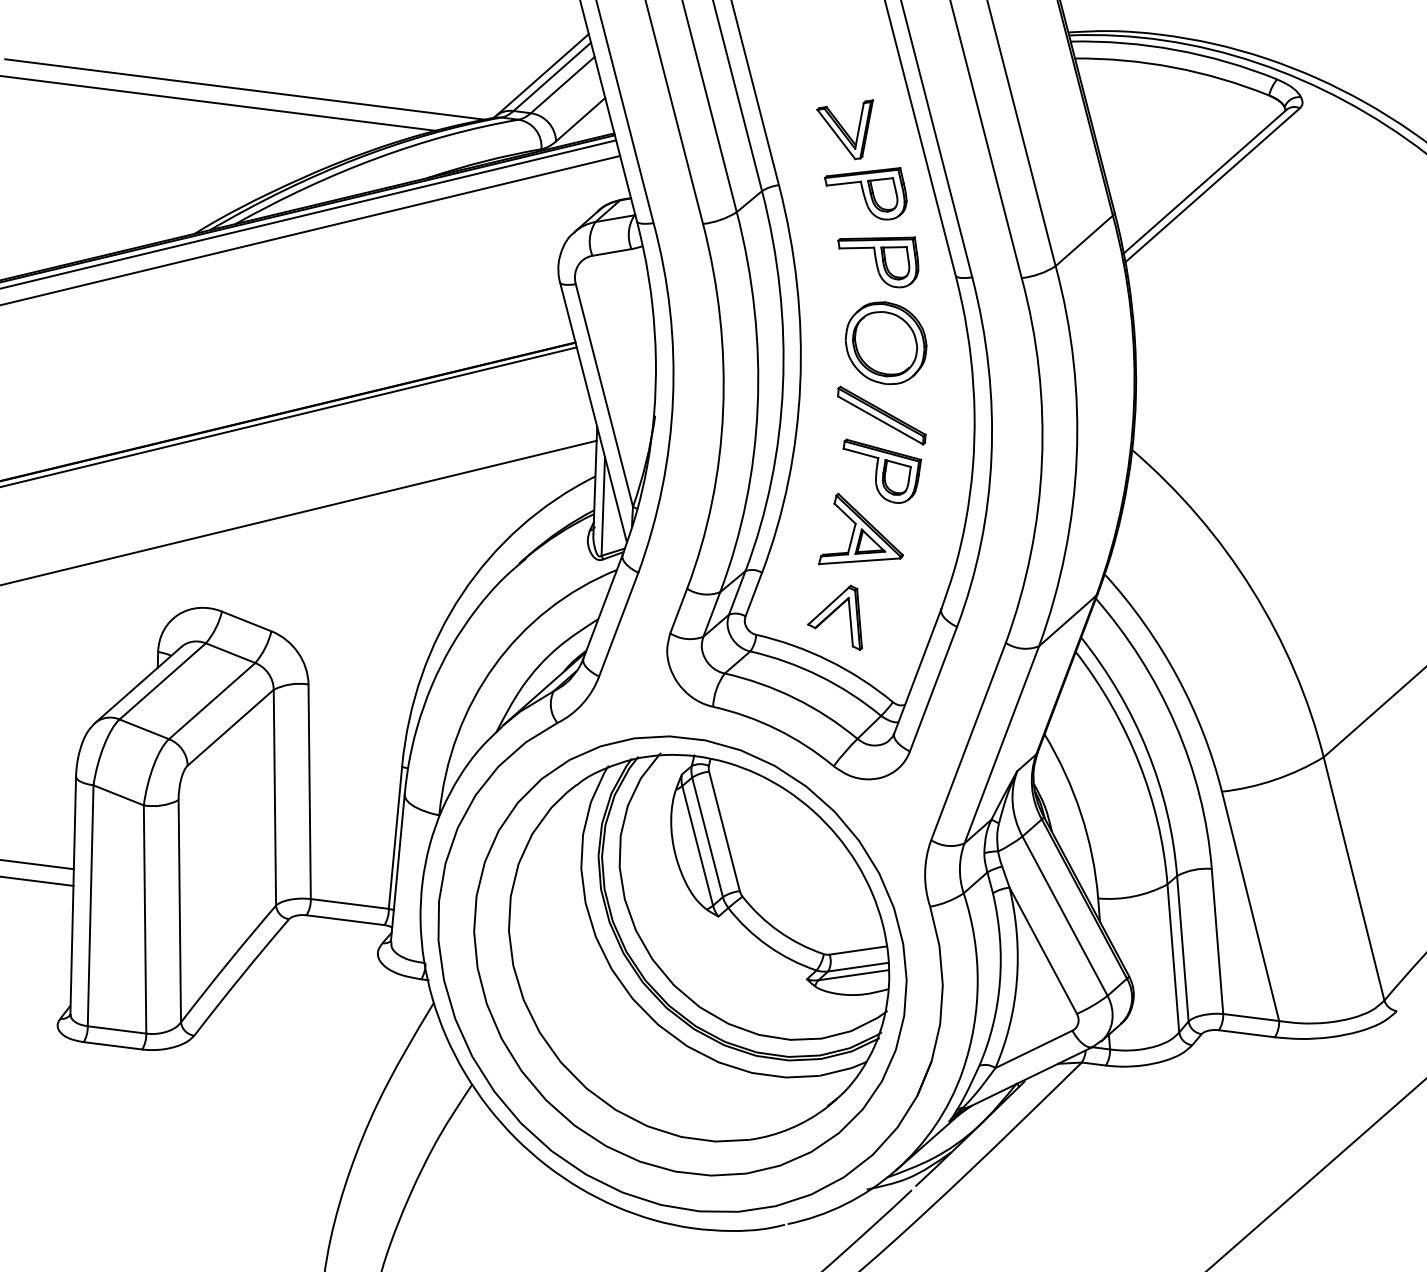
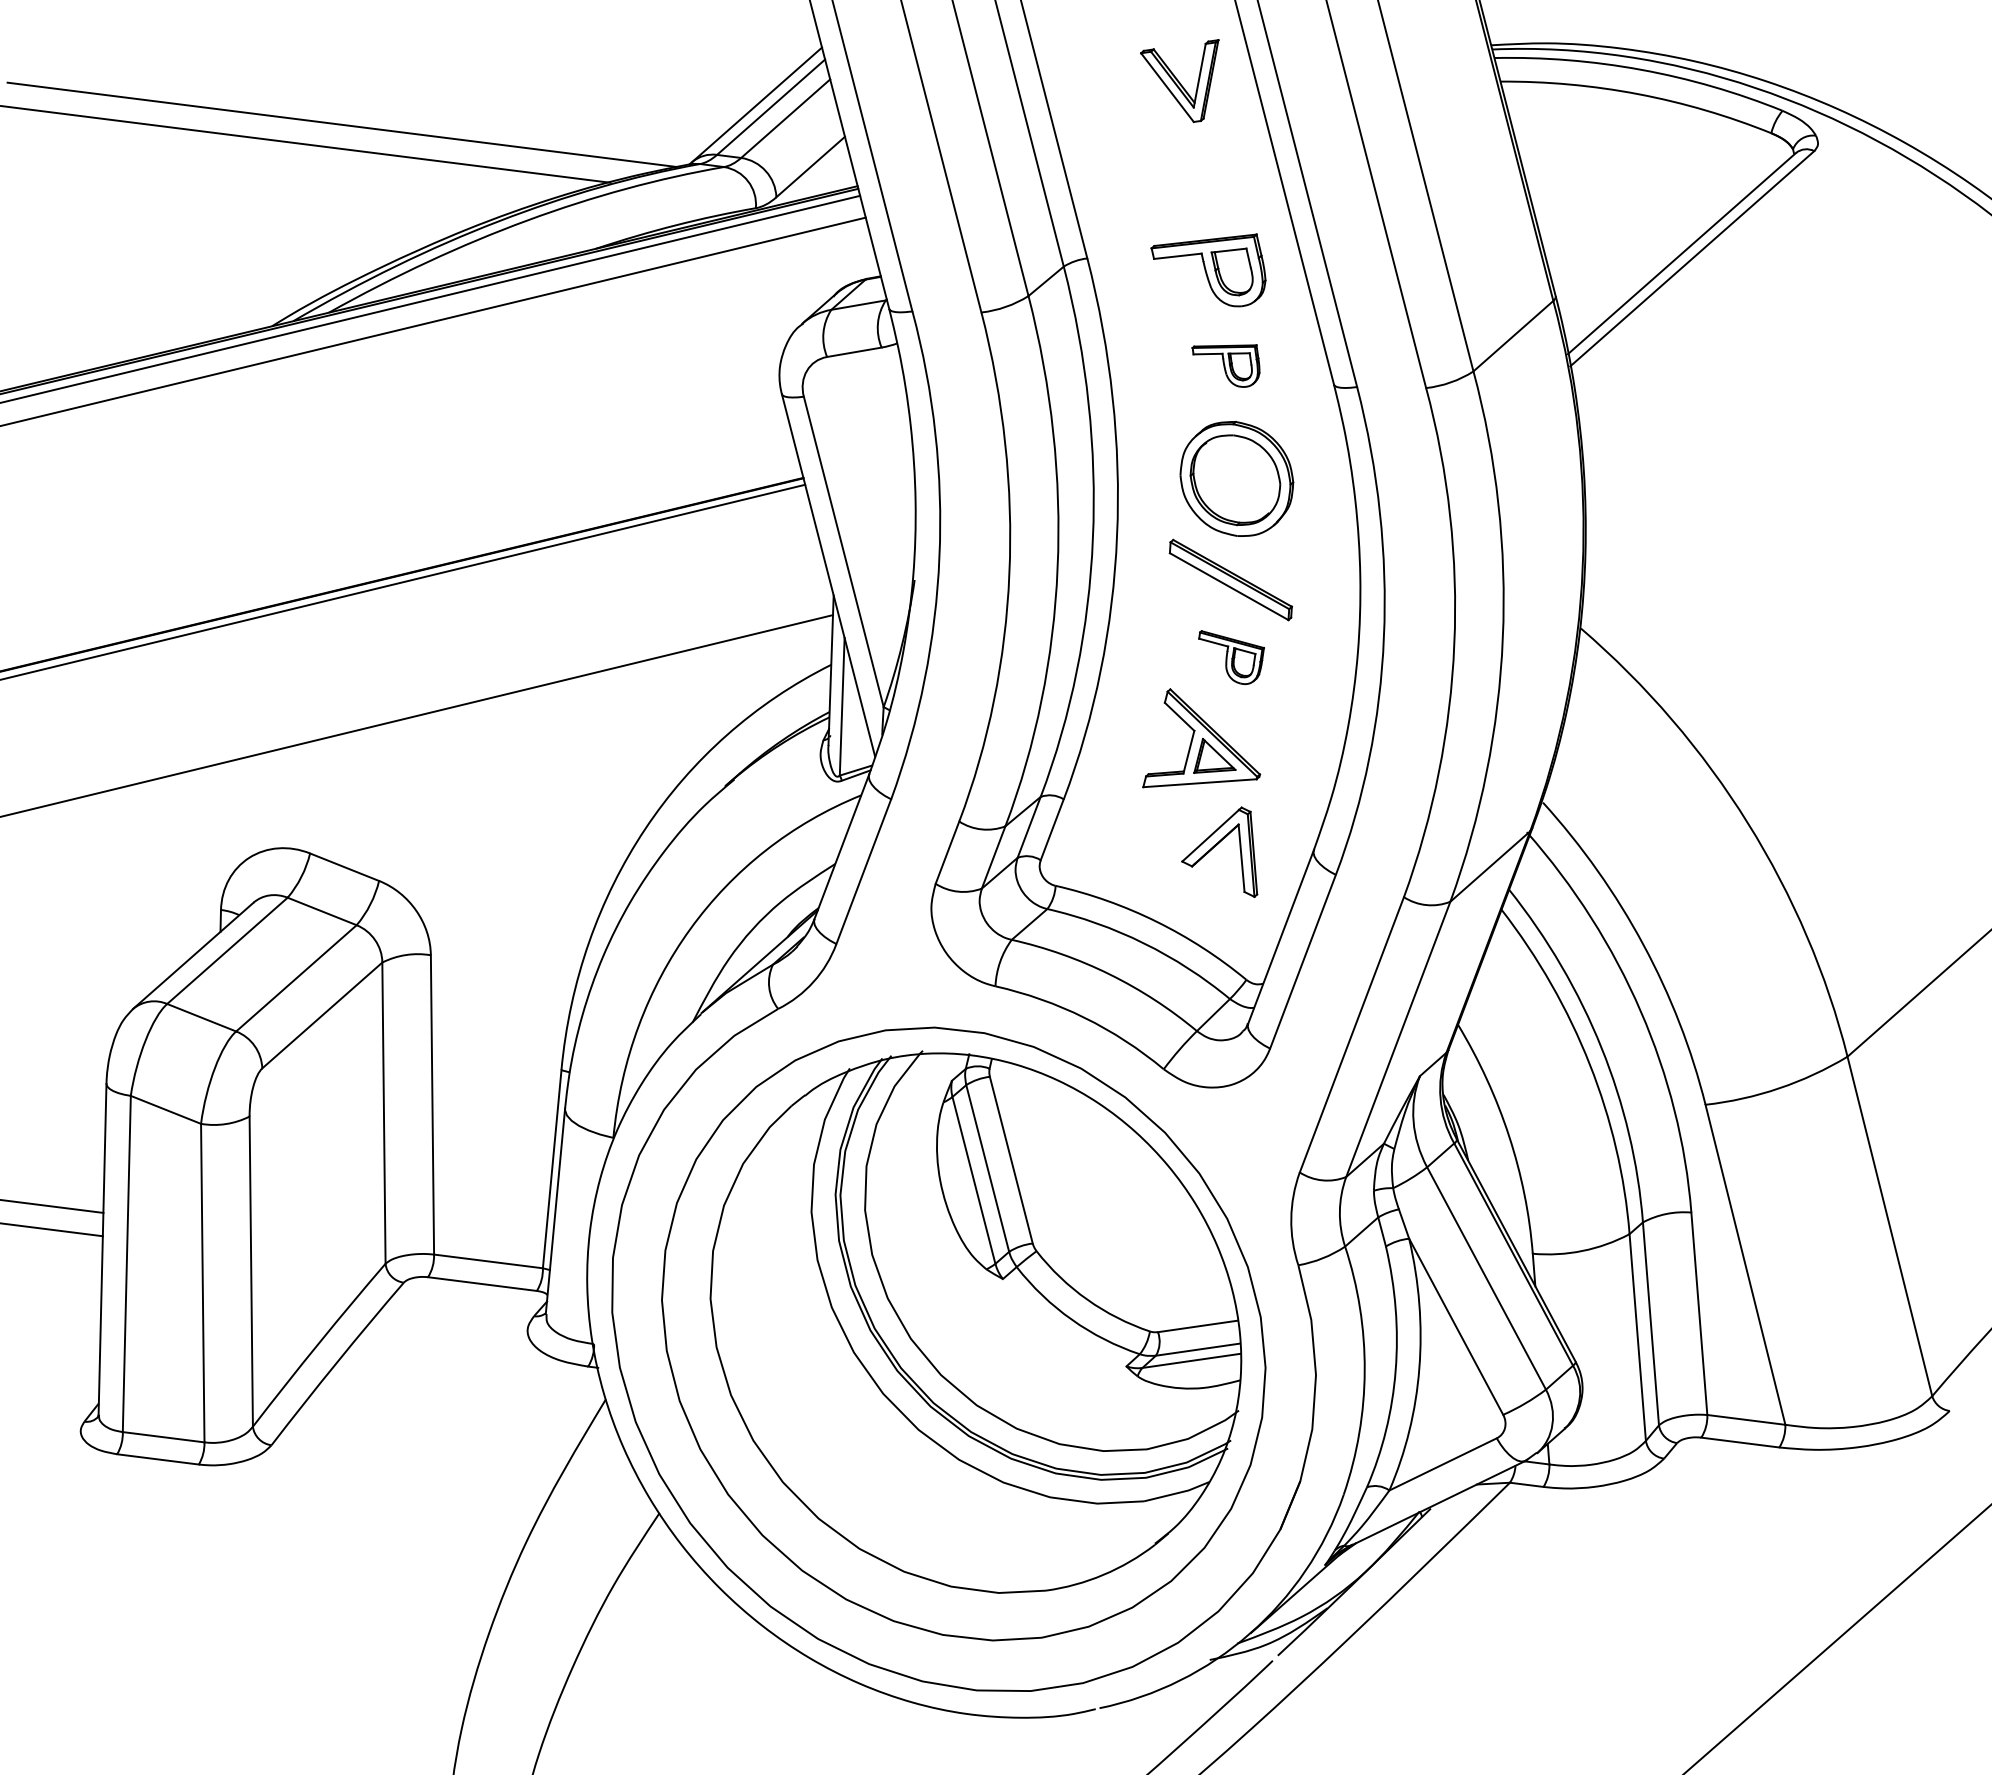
part: (844, 130) -> (1179, 81), moved
part: (877, 261) -> (1225, 365), size x0.6
part: (882, 471) -> (1231, 657), size x0.6
part: (833, 613) -> (1217, 845), moved

